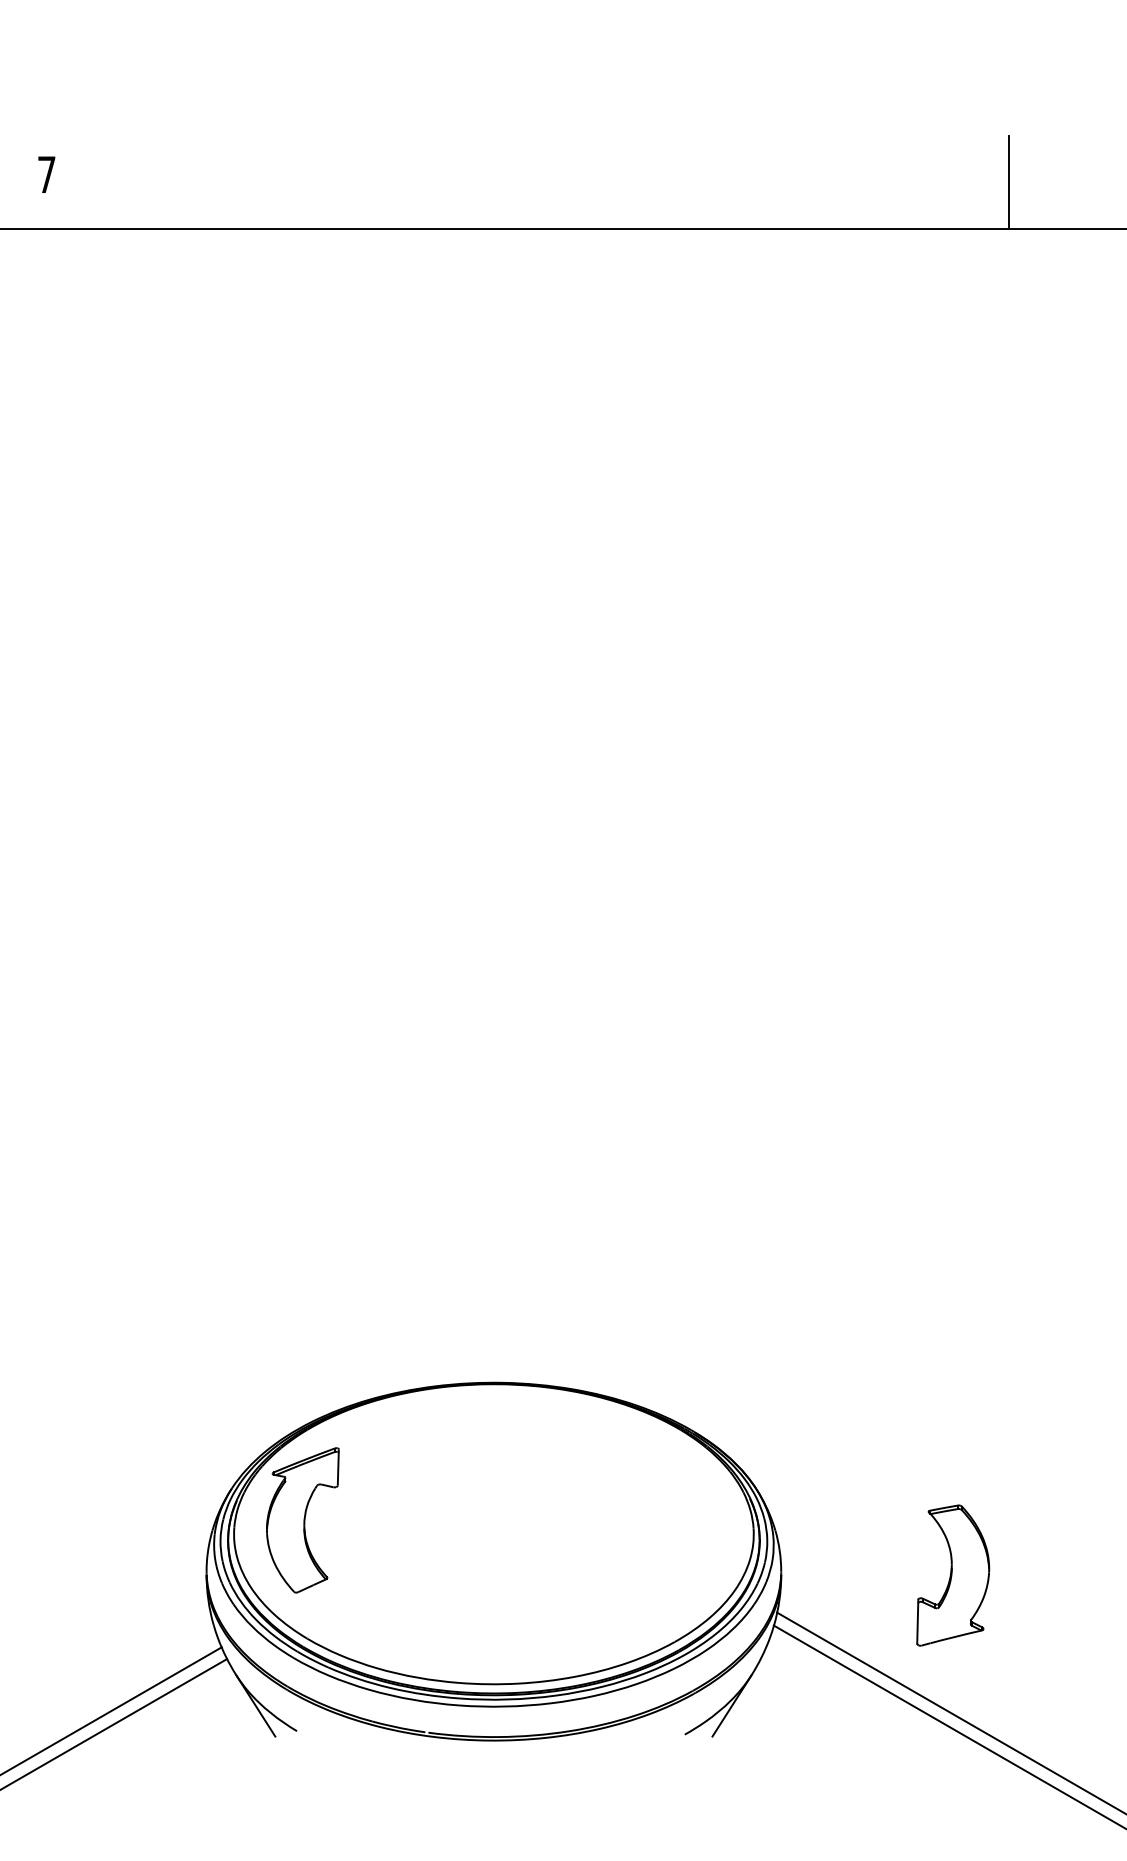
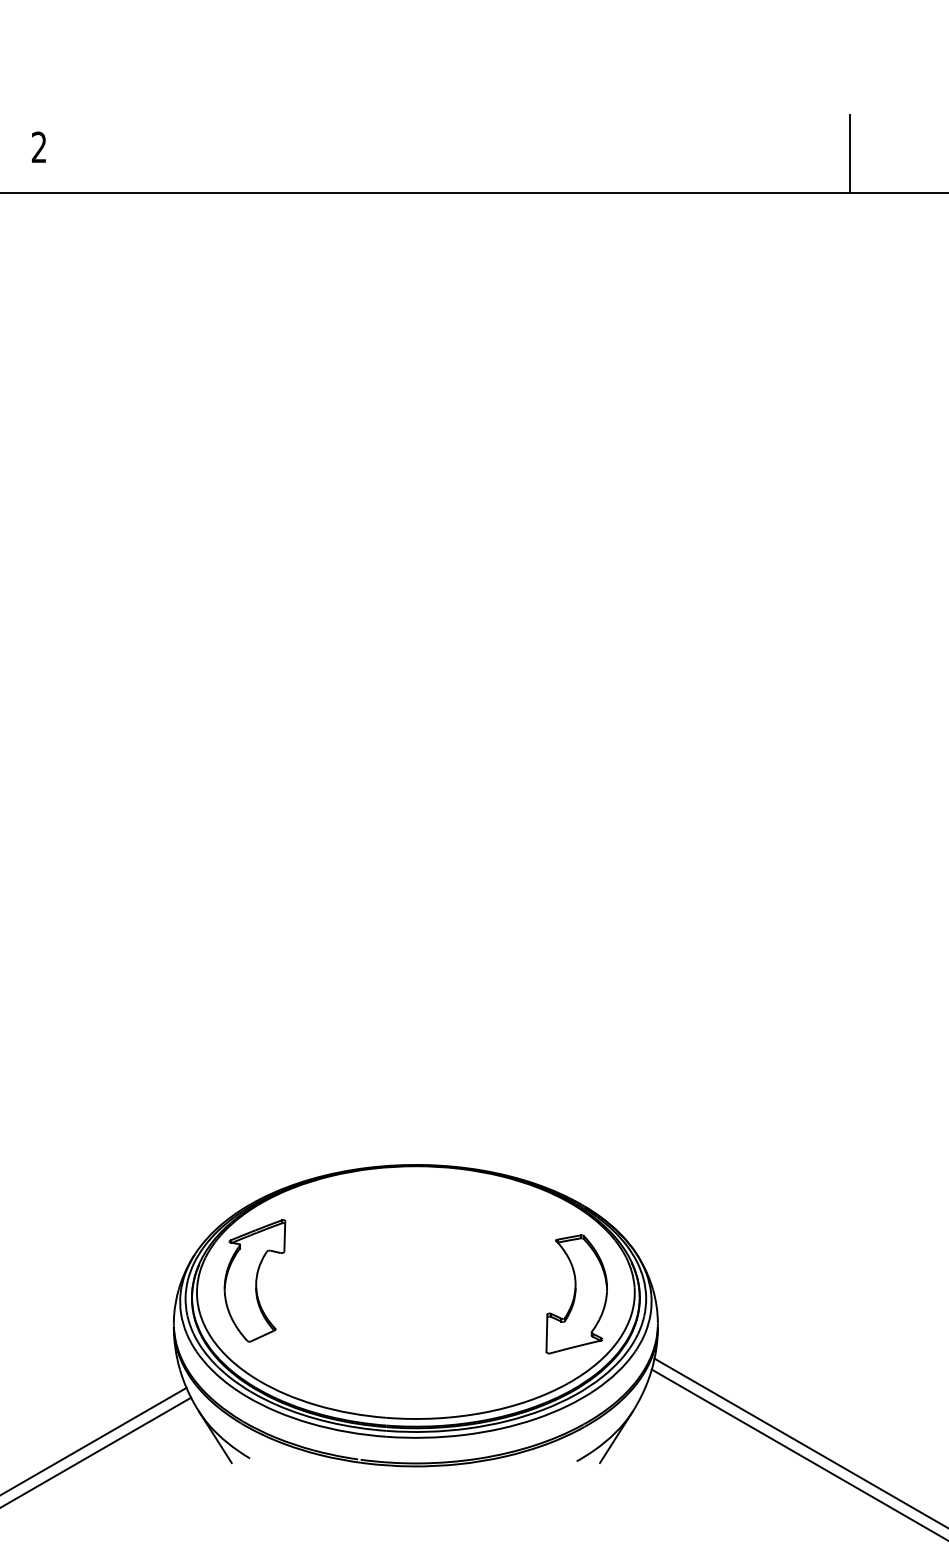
text: (45, 173) -> (38, 146), 7 -> 2
part: (952, 1575) -> (576, 1294), moved

